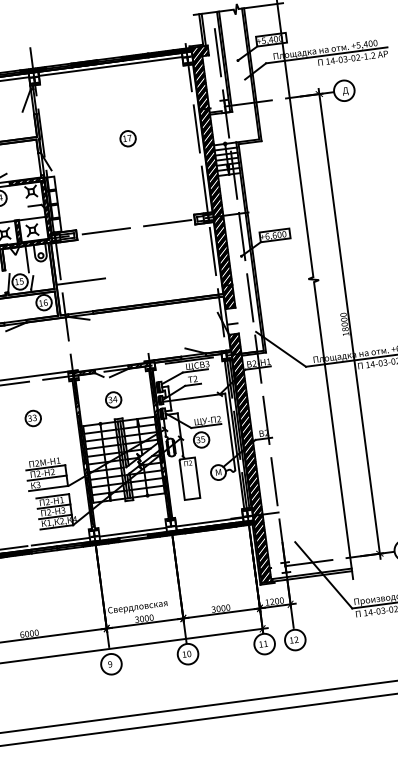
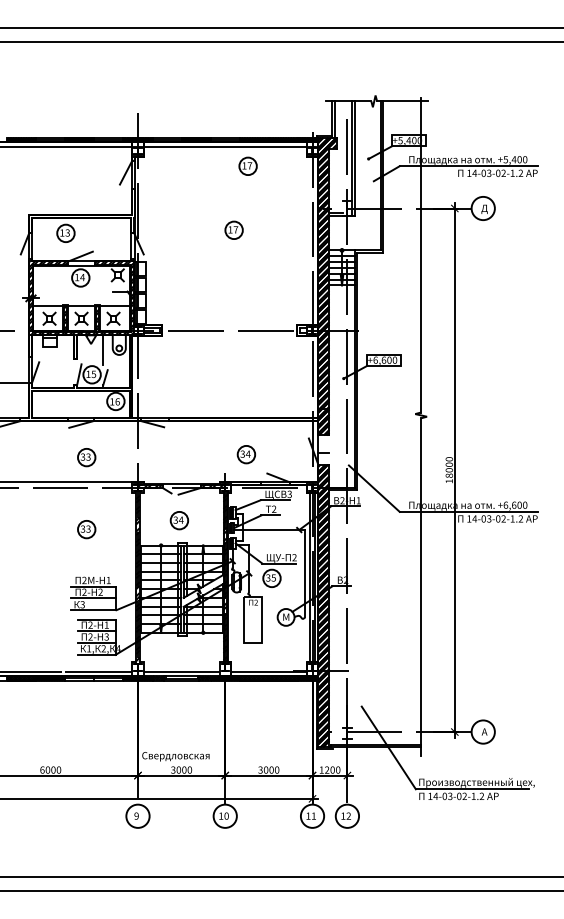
part: (132, 80) -> (247, 165), added
line: (80, 281) -> (159, 383), removed
part: (164, 334) -> (246, 454), added
part: (24, 355) -> (86, 457), added

